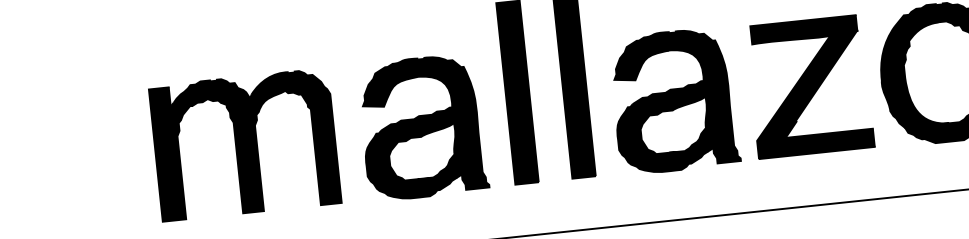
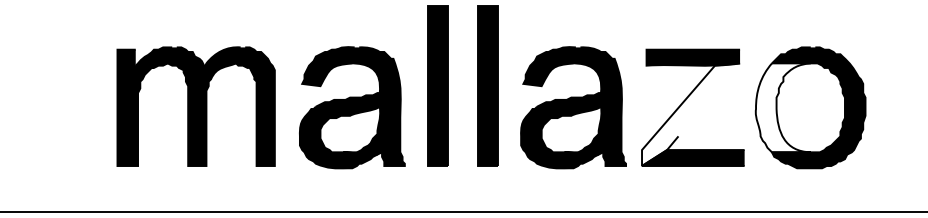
fill: (911, 75) -> (782, 107), removed
fill: (809, 94) -> (691, 114), removed

